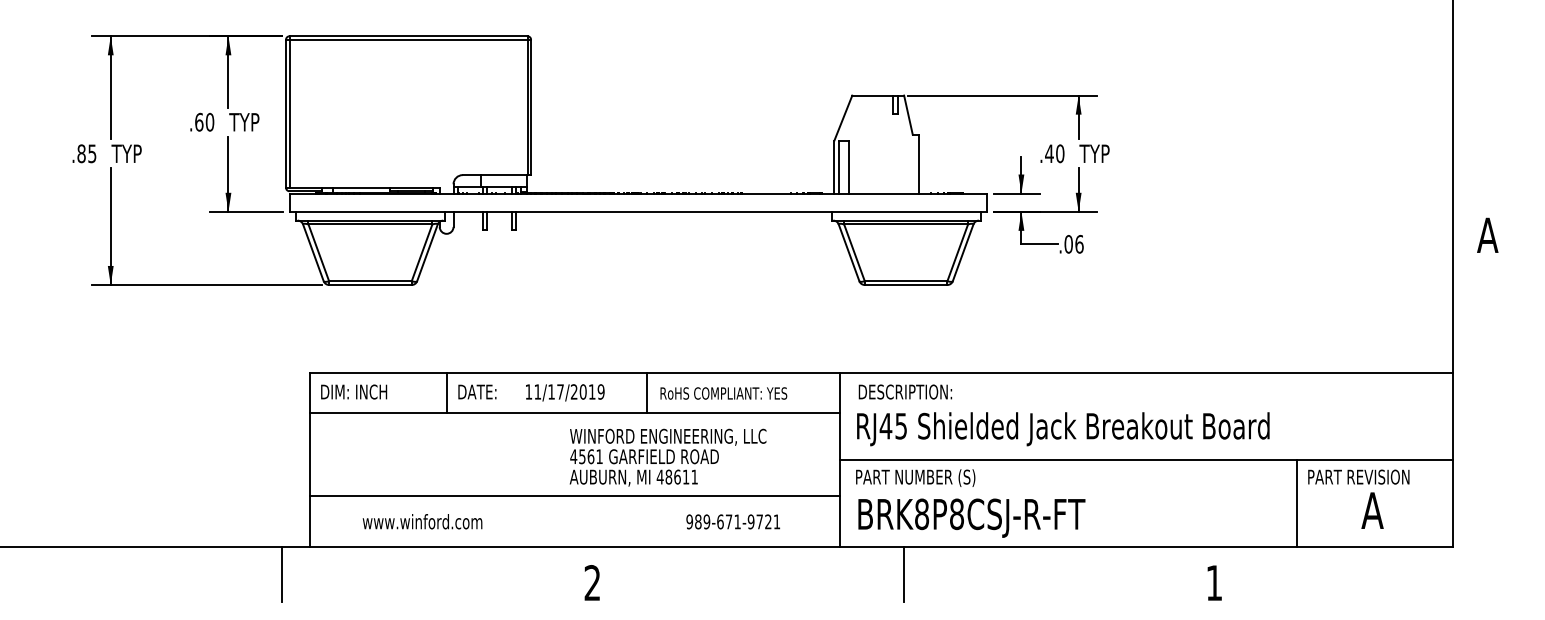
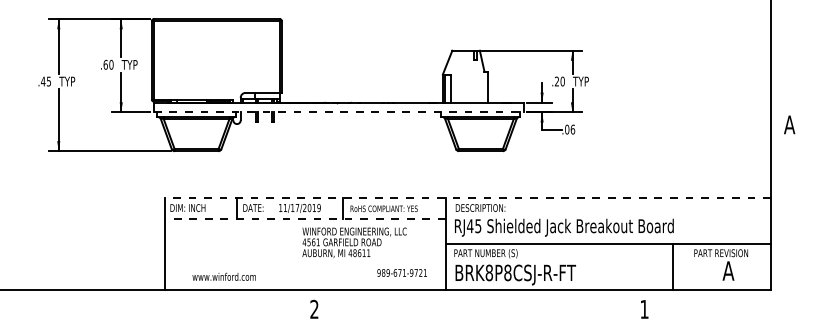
text: (80, 153) -> (42, 81), .85 -> .45
text: (1048, 153) -> (556, 81), .40 -> .20
line: (637, 212) -> (338, 112), solid -> dashed
line: (880, 374) -> (467, 198), solid -> dashed
line: (575, 413) -> (305, 219), solid -> dashed
line: (573, 496) -> (304, 263), removed
line: (1297, 504) -> (673, 267), moved
text: (731, 521) -> (401, 272), moved
line: (281, 573) -> (149, 304), removed
line: (903, 573) -> (479, 304), removed

